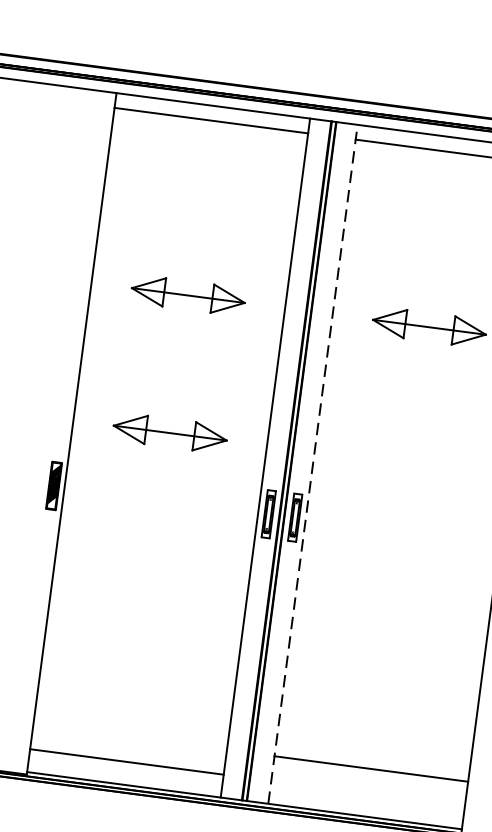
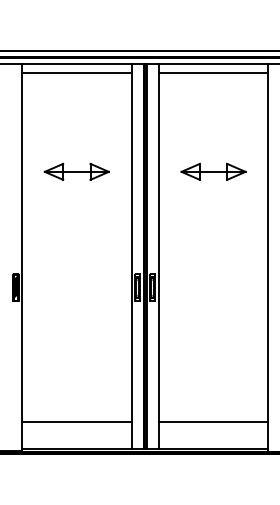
part: (169, 432) -> (76, 249), removed
line: (312, 463) -> (158, 256), dashed -> solid
line: (126, 762) -> (76, 422), moved

